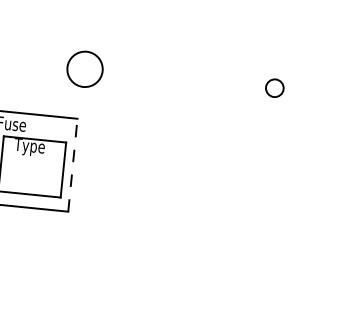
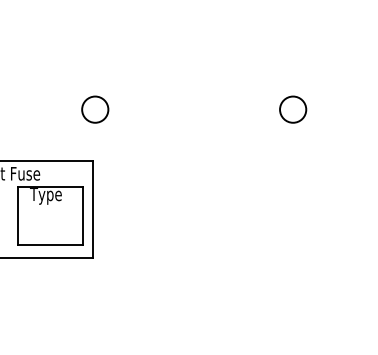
circle: (85, 69) -> (95, 109), size x0.71
circle: (275, 88) -> (293, 109), size x1.43
line: (72, 164) -> (92, 209), dashed -> solid

